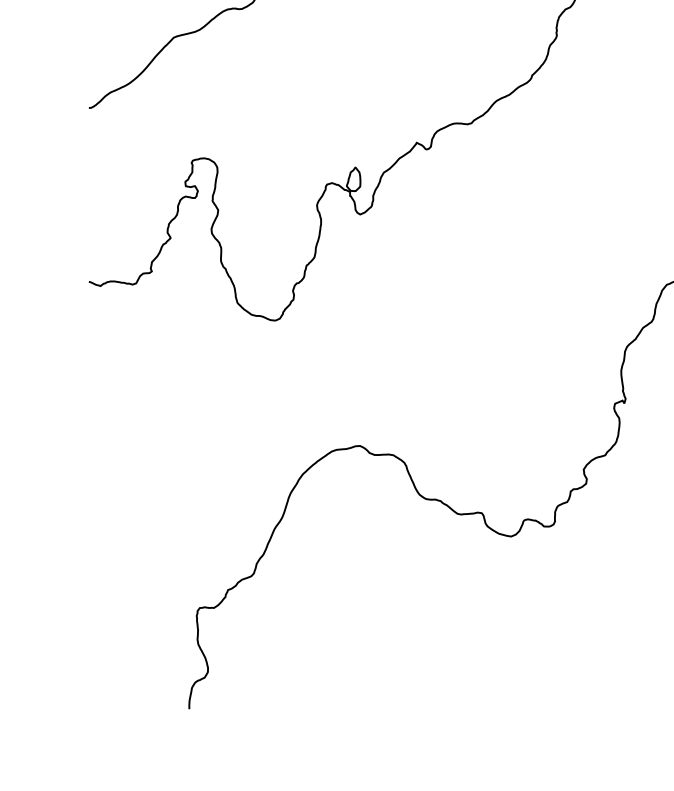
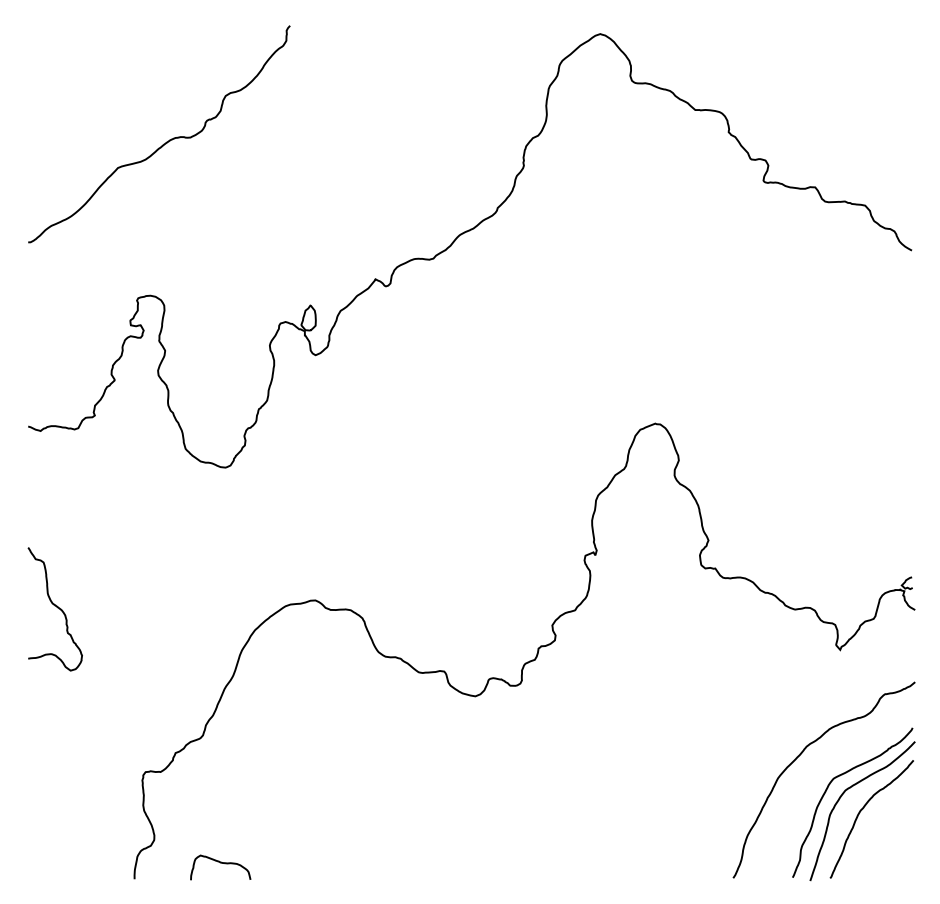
curve: (115, 452) -> (56, 607), added
curve: (270, 694) -> (220, 863), added

